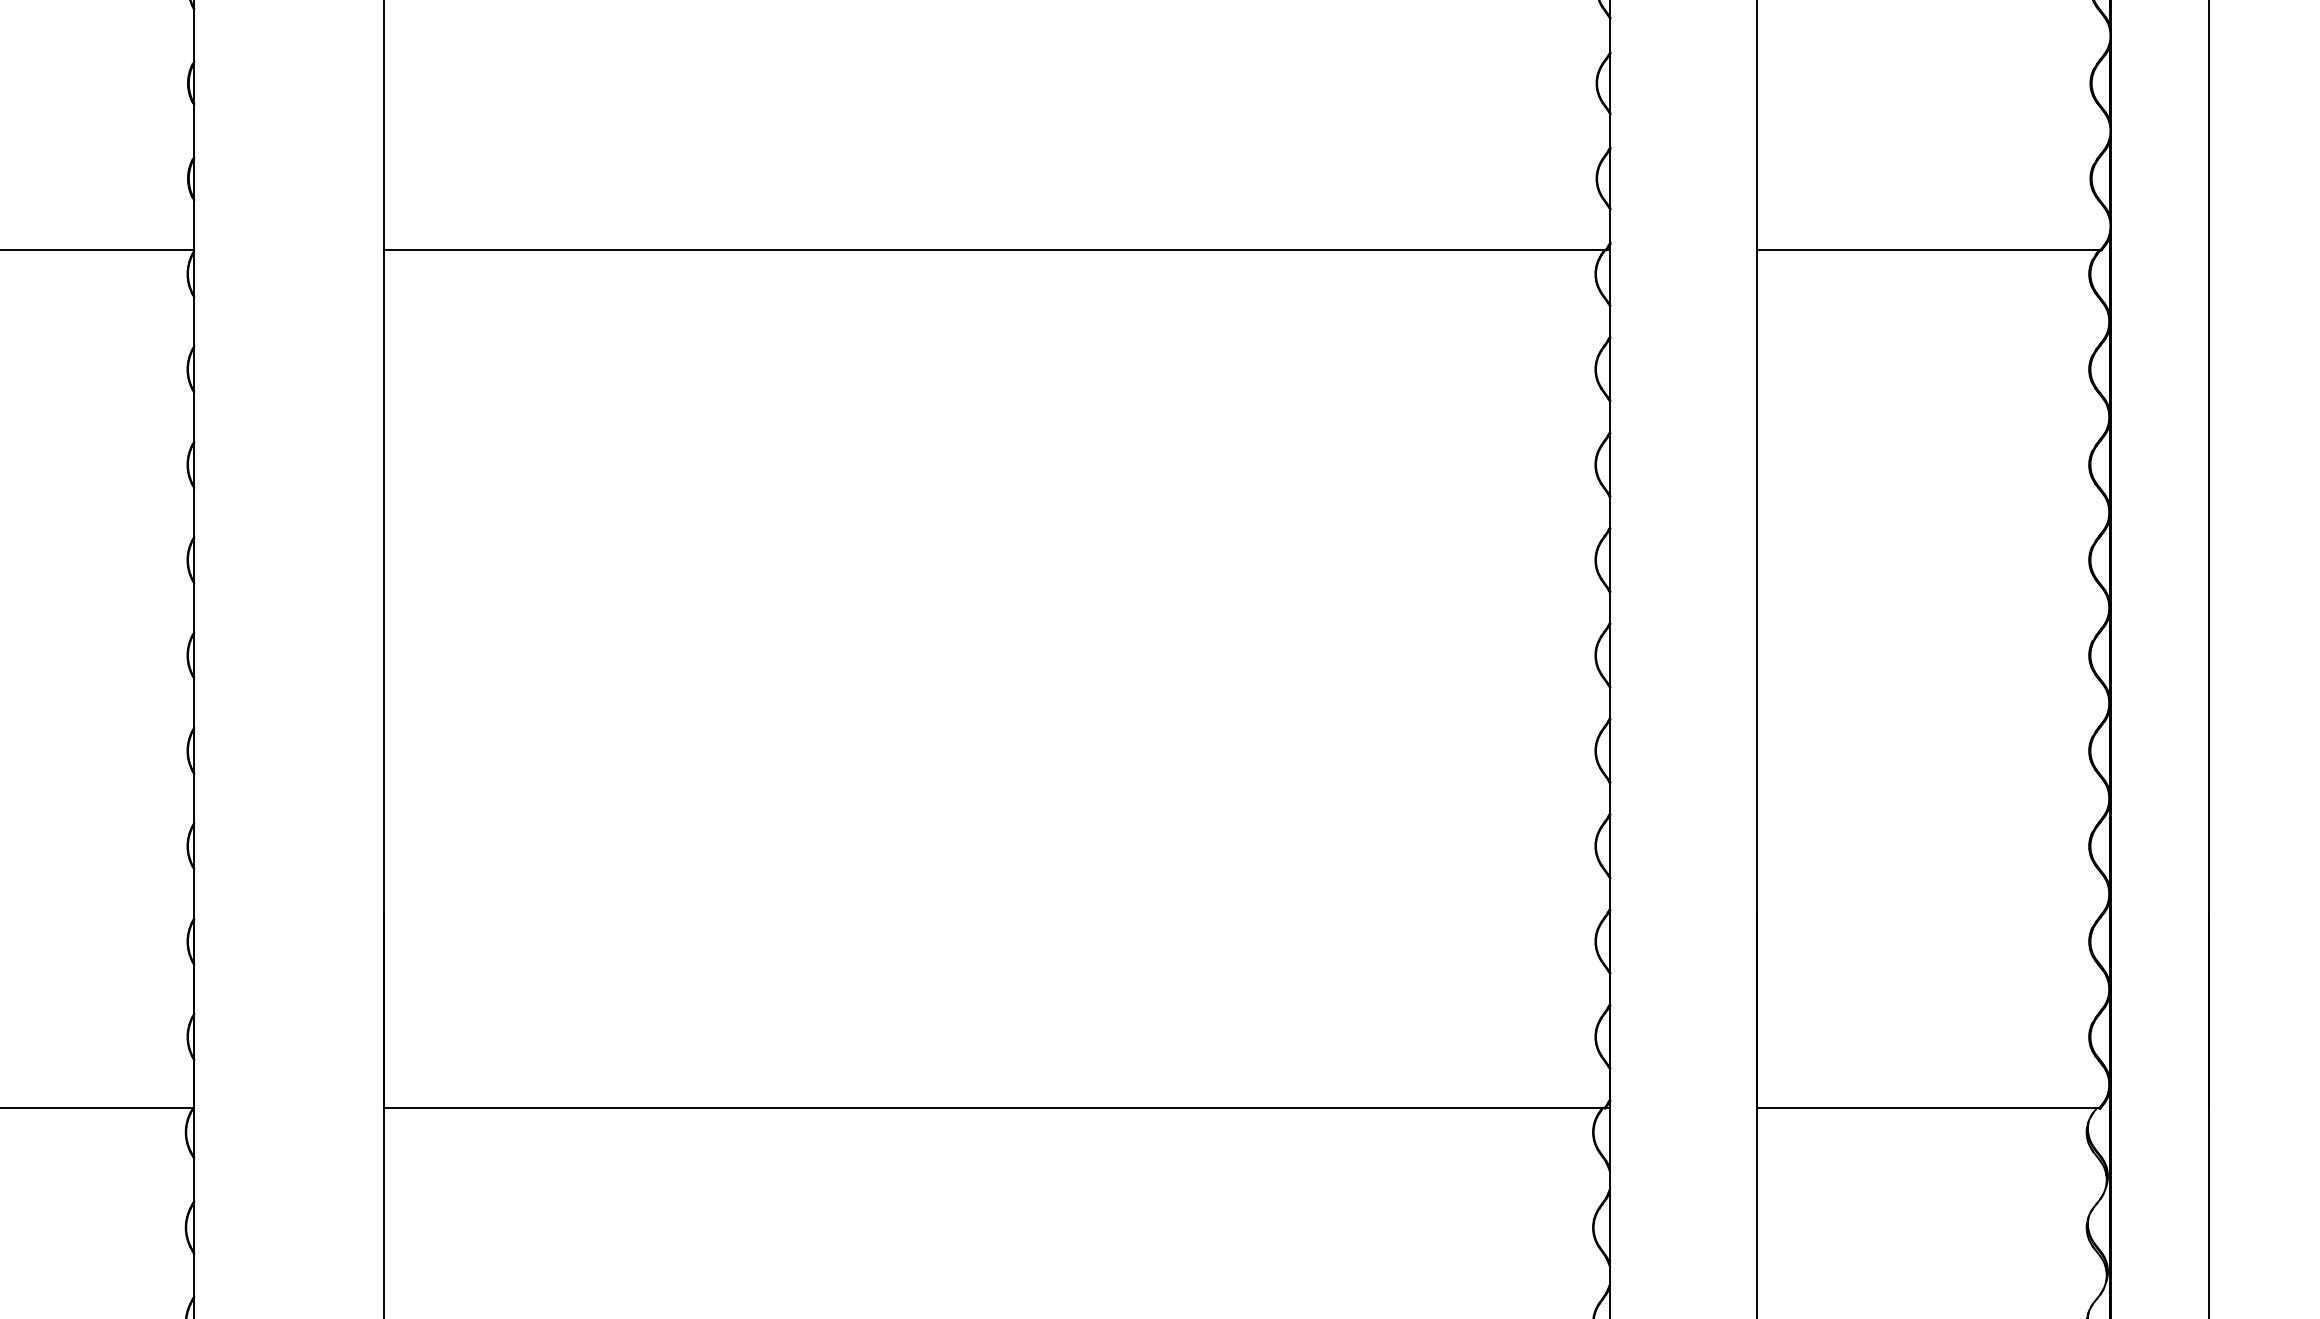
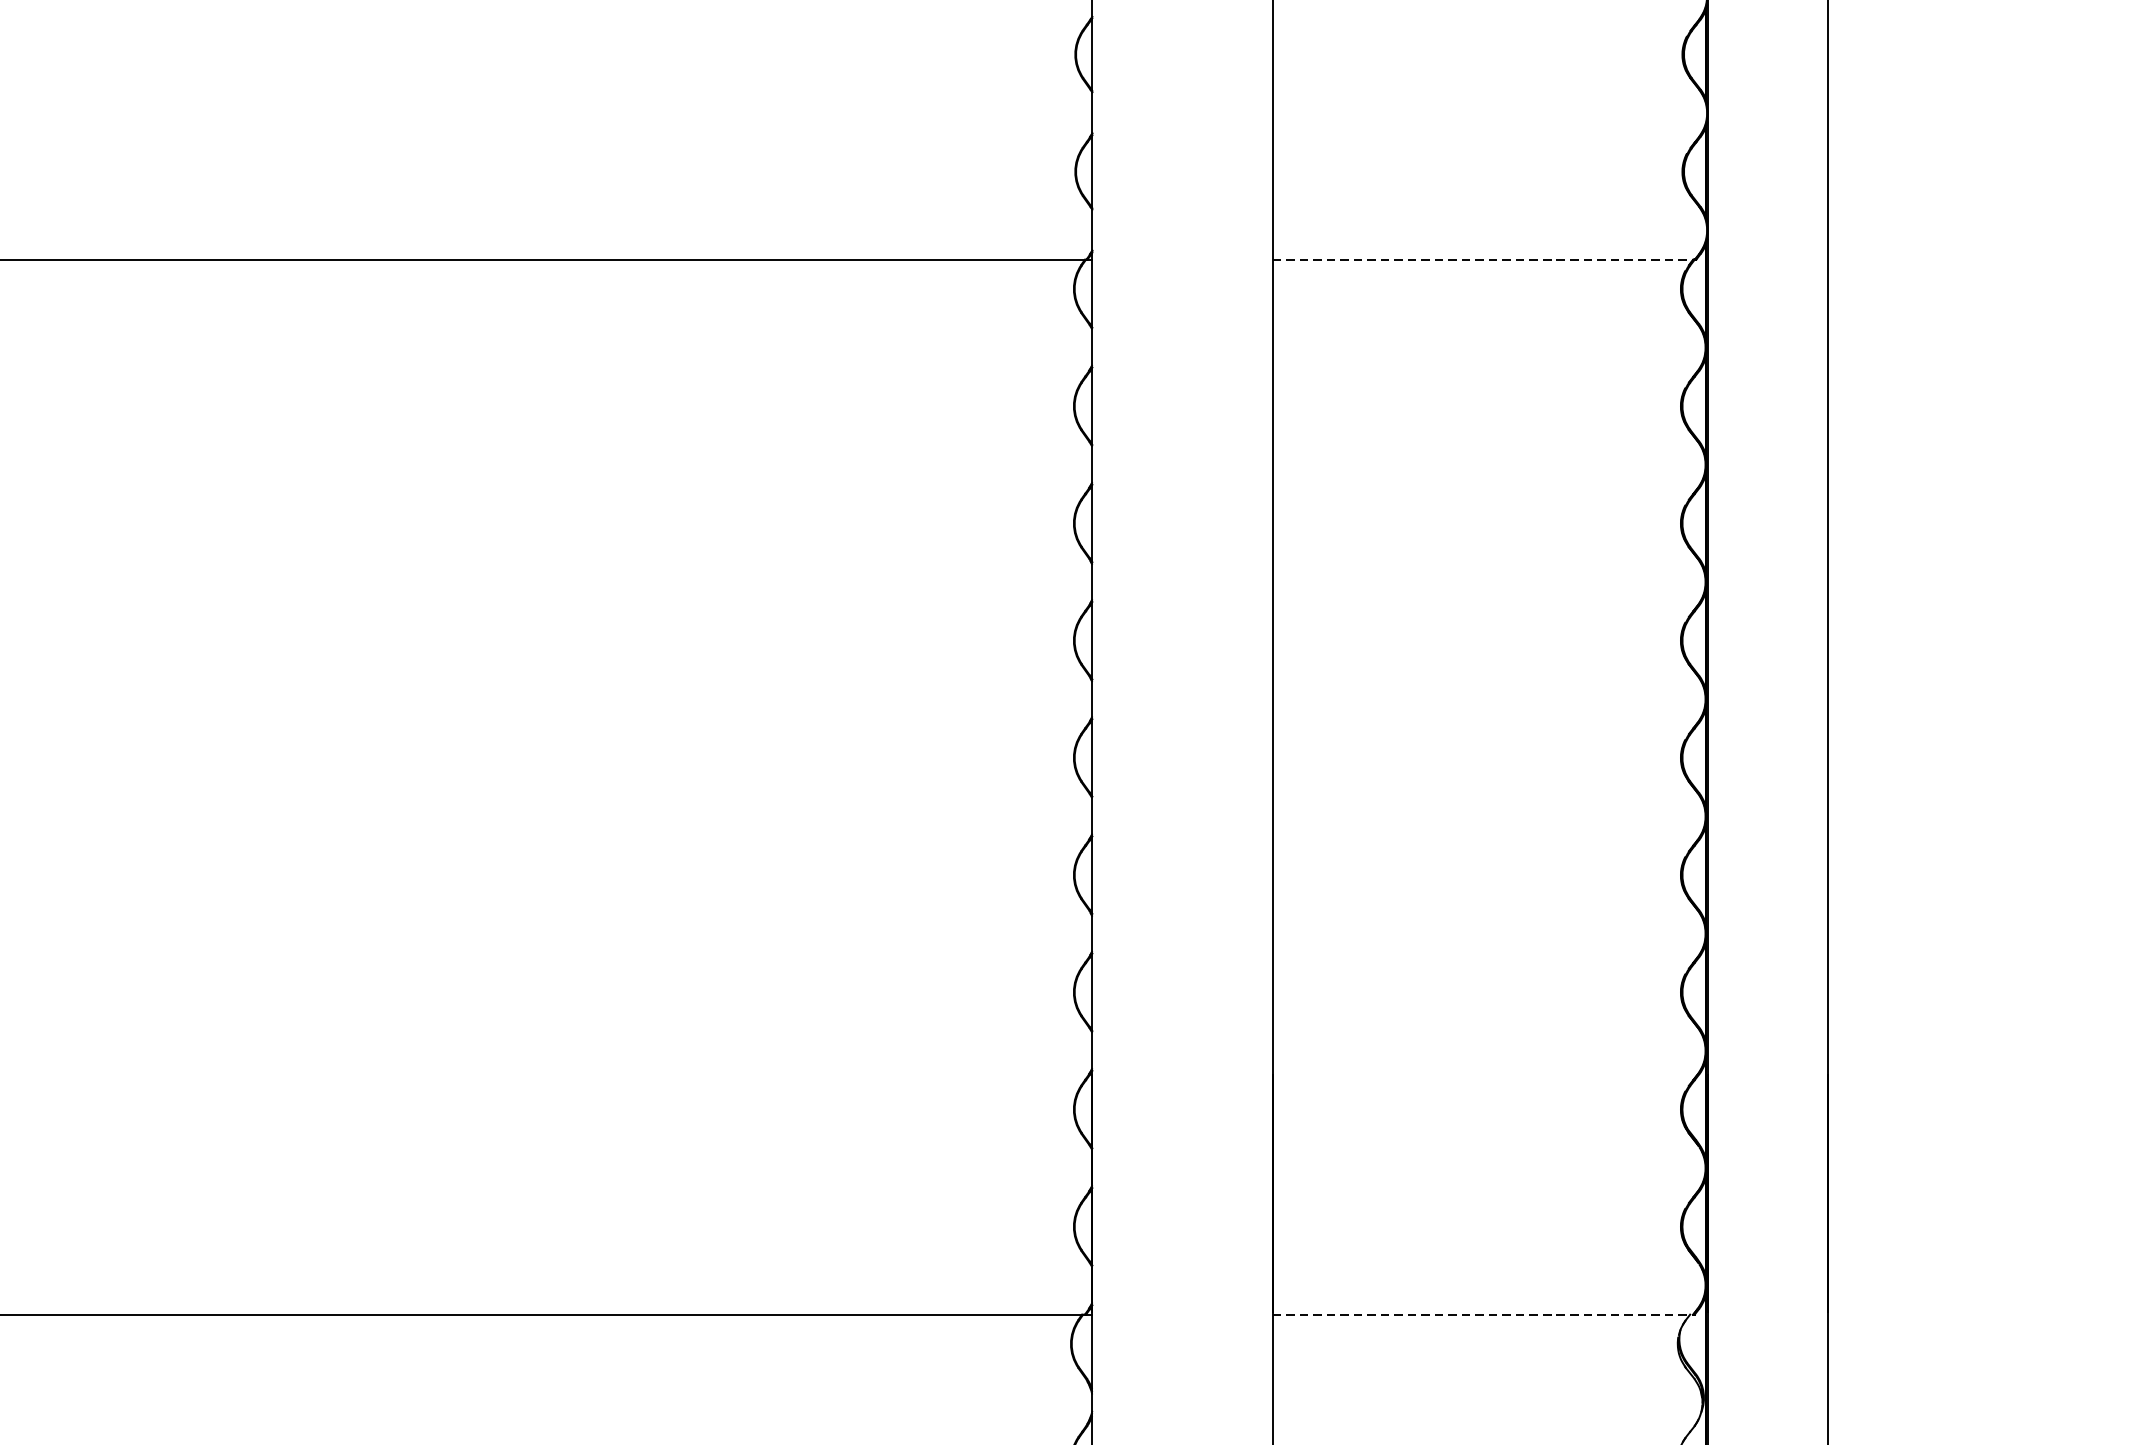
line: (1928, 250) -> (1483, 260), solid -> dashed
line: (1928, 1108) -> (1483, 1314), solid -> dashed

